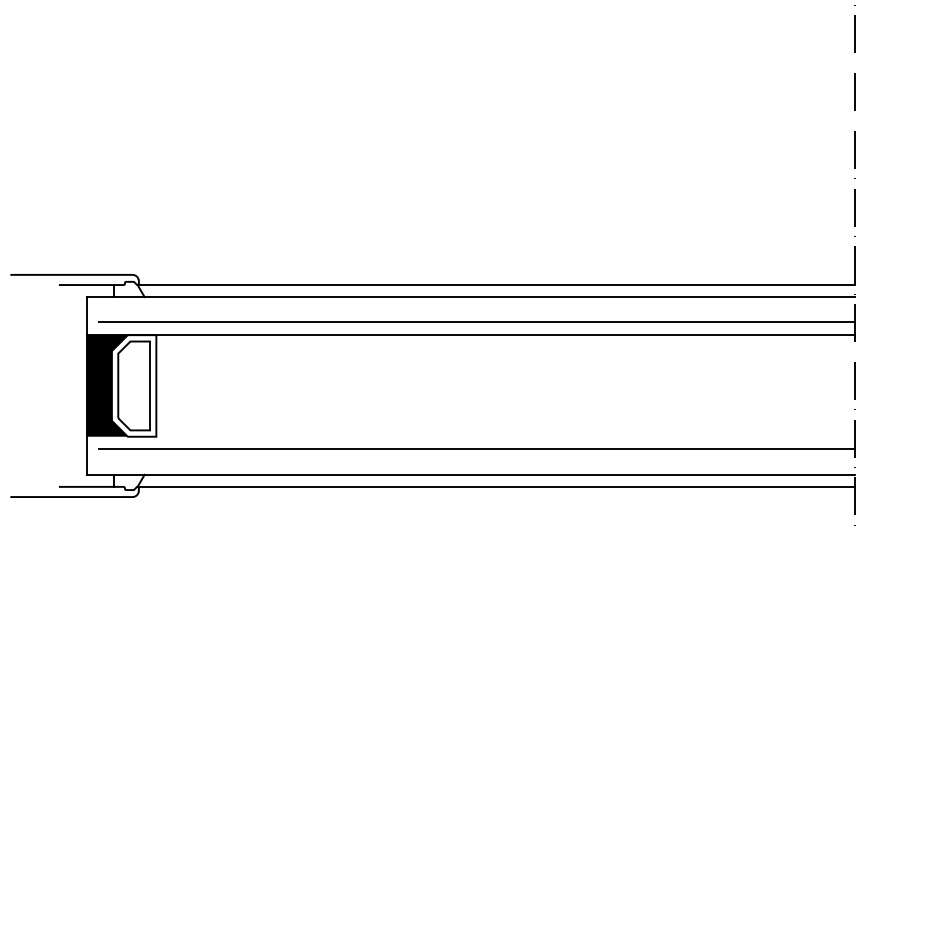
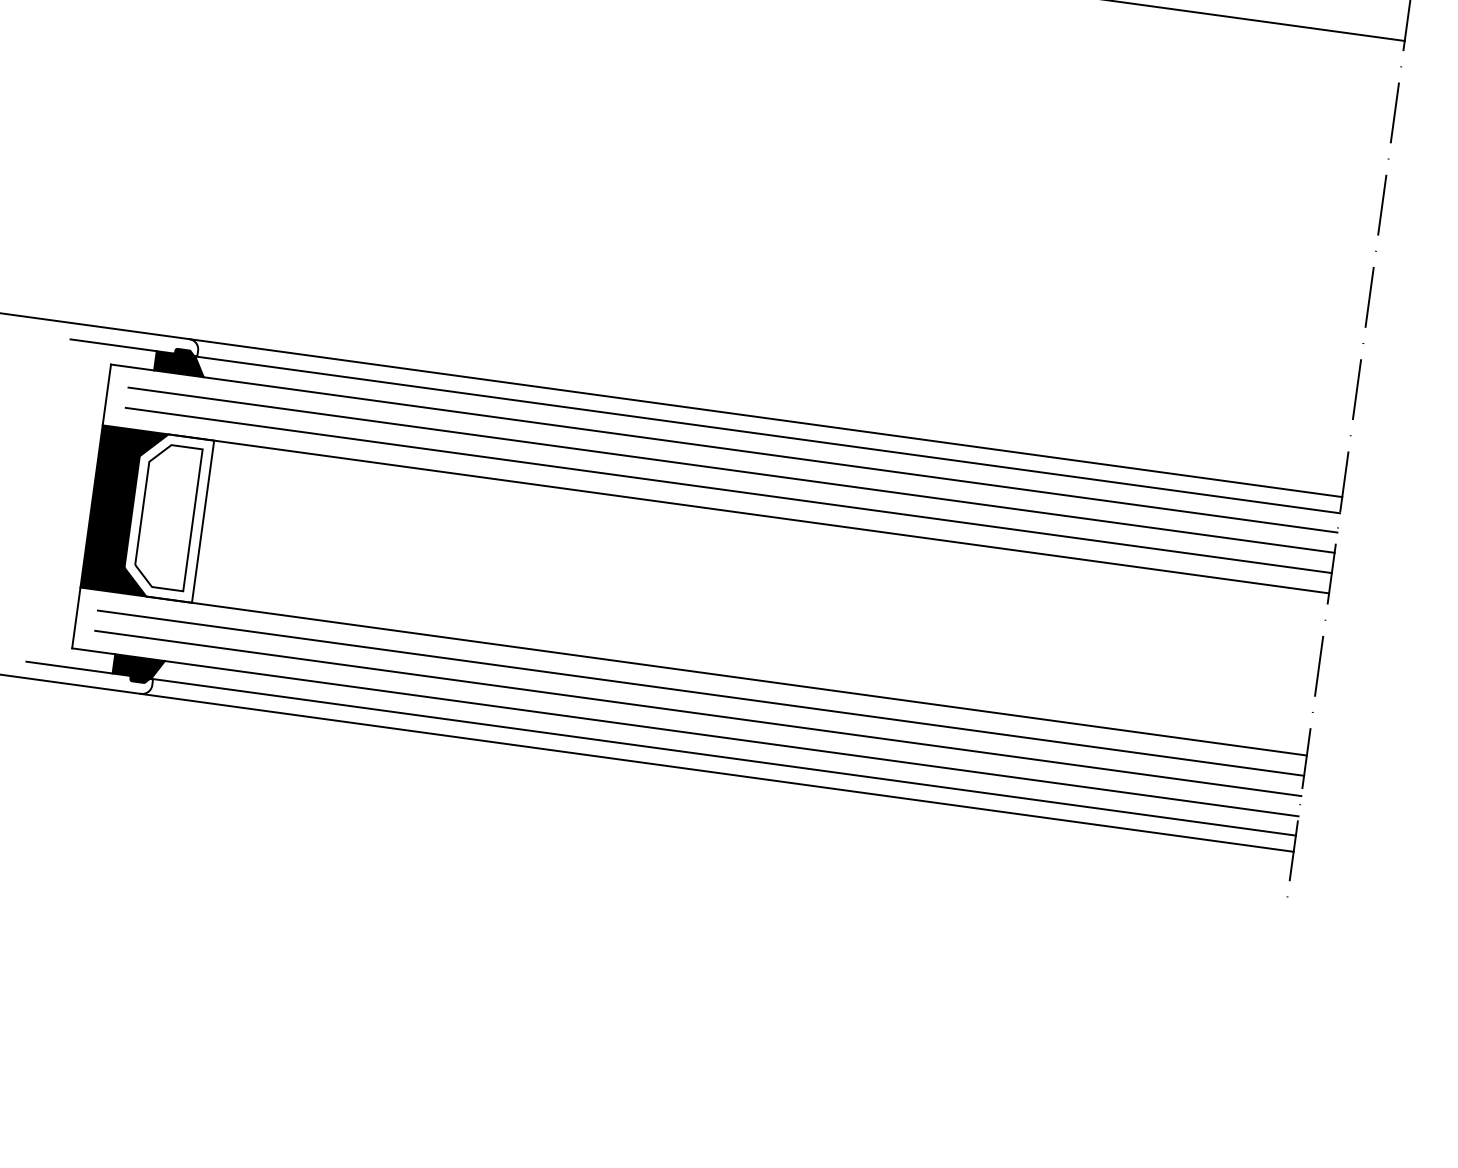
line: (493, 274) -> (765, 417), added
fill: (128, 289) -> (179, 361), added
line: (476, 309) -> (730, 469), added
line: (470, 436) -> (693, 671), added
line: (476, 462) -> (697, 713), added
fill: (128, 482) -> (137, 669), added
line: (493, 497) -> (717, 773), added

